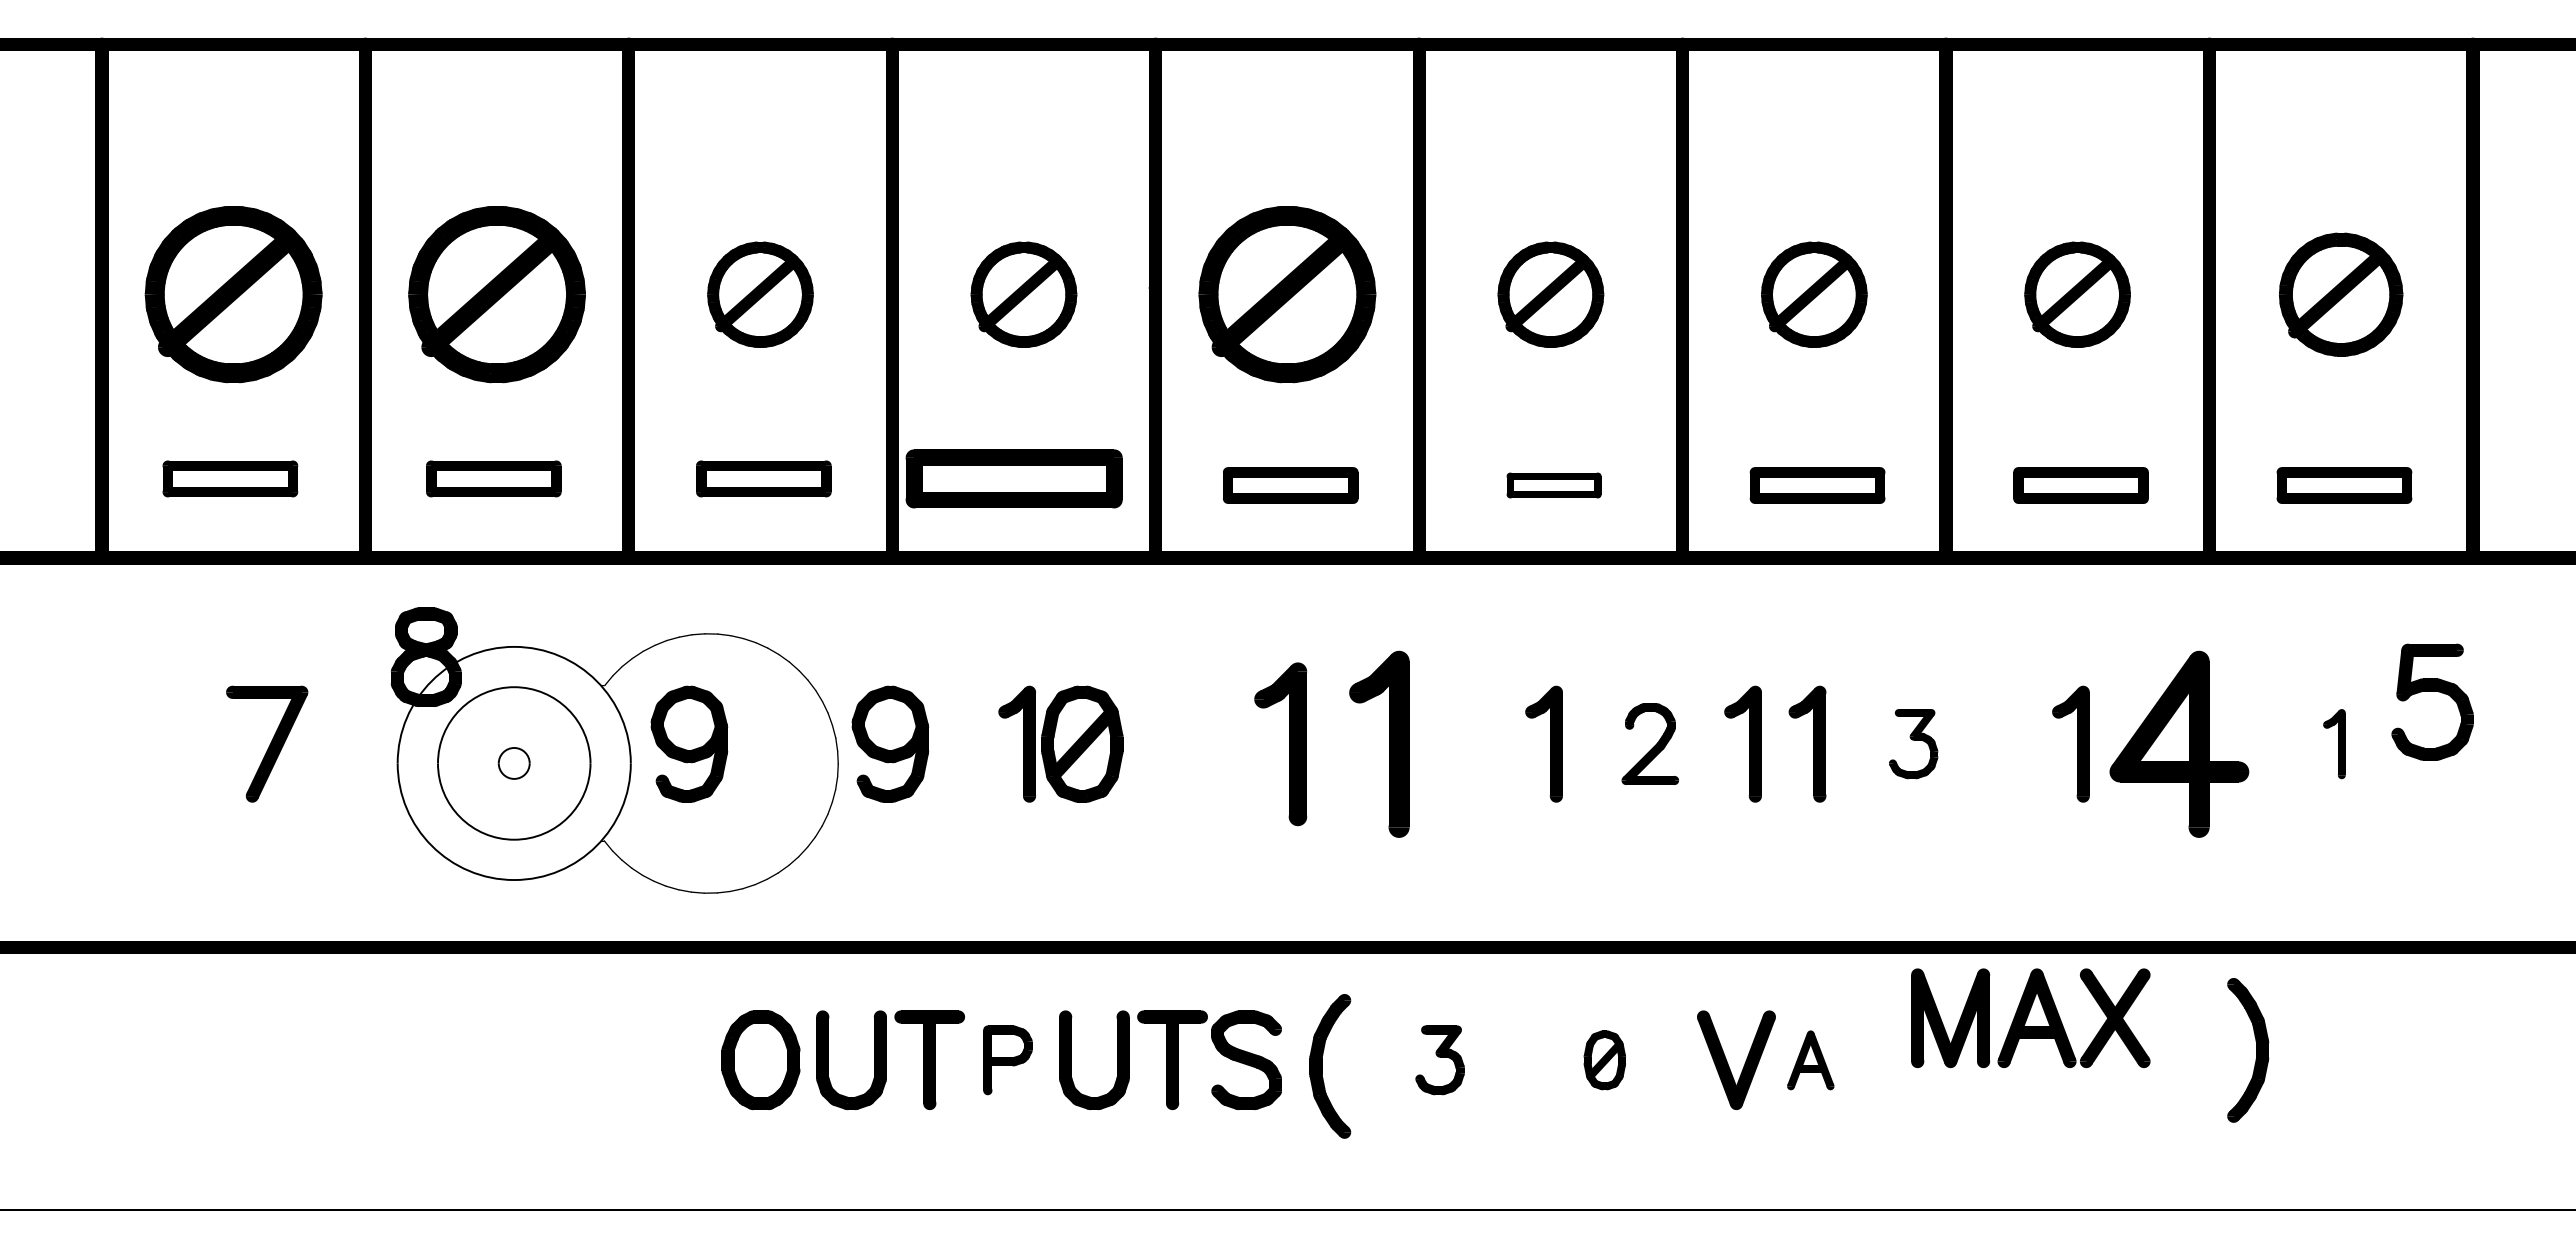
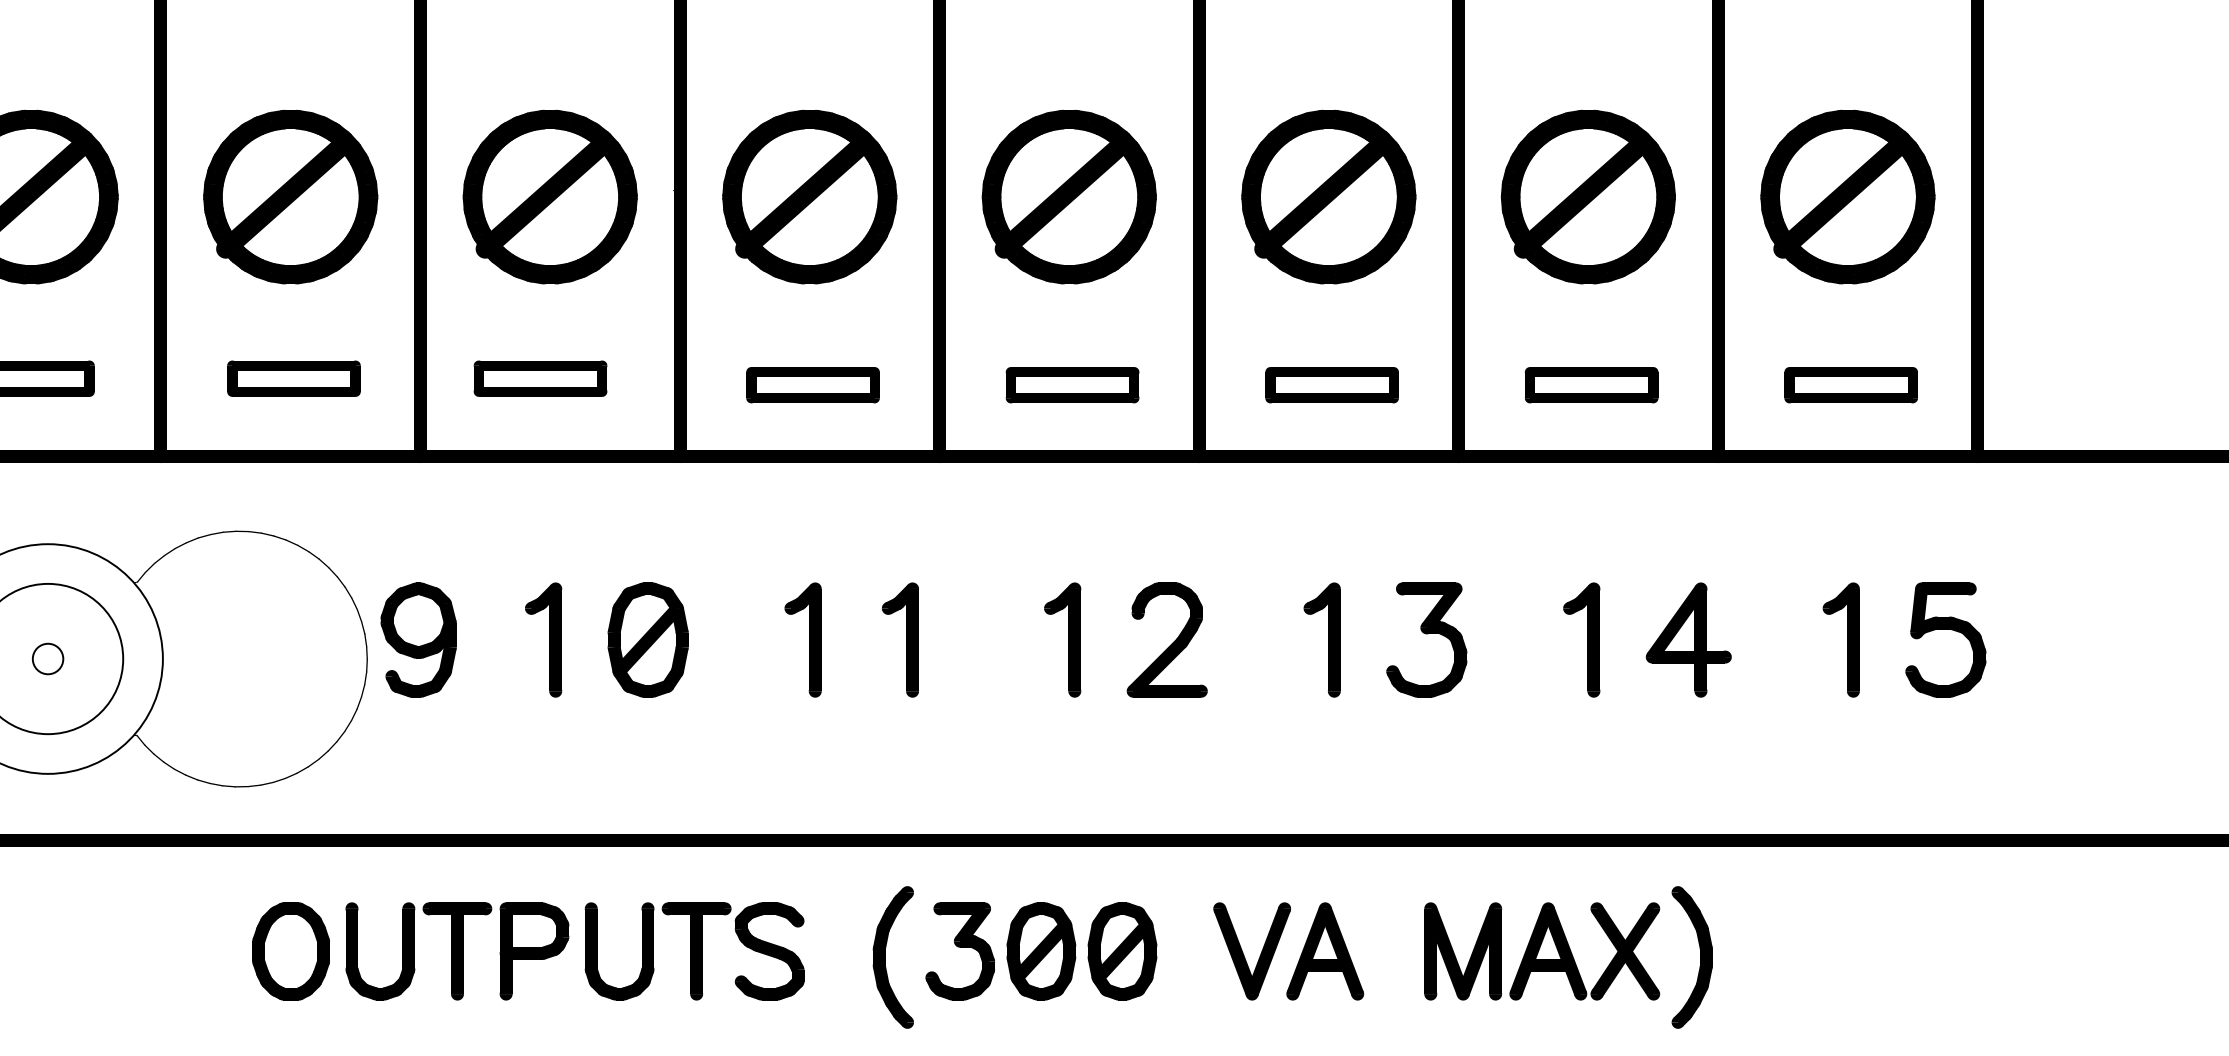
part: (760, 294) -> (290, 197), size x1.67
part: (1023, 294) -> (549, 197), size x1.67
part: (1550, 294) -> (1068, 197), size x1.67
part: (1814, 294) -> (1329, 197), size x1.67
part: (2077, 294) -> (1588, 197), size x1.67
part: (2340, 294) -> (1847, 197), size x1.43
part: (1013, 478) -> (539, 378), size x0.62
part: (1553, 485) -> (1071, 385), size x1.43
part: (2432, 691) -> (1945, 629), moved
part: (689, 743) -> (220, 639), removed
part: (1082, 743) -> (648, 639), moved
part: (1280, 743) -> (802, 639), size x0.71
part: (1379, 743) -> (900, 639), size x0.62
part: (1650, 743) -> (1167, 639), size x1.43
part: (1749, 743) -> (1265, 639), removed
part: (1913, 743) -> (1426, 639), size x1.67
part: (2179, 743) -> (1688, 639), size x0.62
part: (2334, 743) -> (1841, 639), size x1.67
part: (2030, 1018) -> (1541, 951), moved
part: (2256, 1050) -> (1700, 957), moved
part: (1007, 1060) -> (534, 951), size x1.43
part: (1439, 1060) -> (959, 951), size x1.43
part: (1522, 1060) -> (1041, 951), added
part: (1604, 1060) -> (1122, 951), size x1.67
part: (1810, 1060) -> (1325, 951), size x1.67
part: (1322, 1066) -> (885, 957), moved

